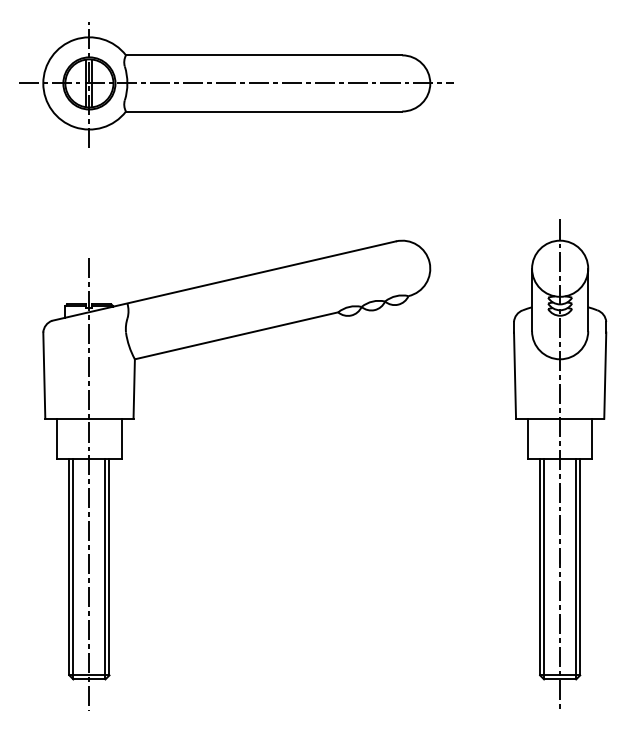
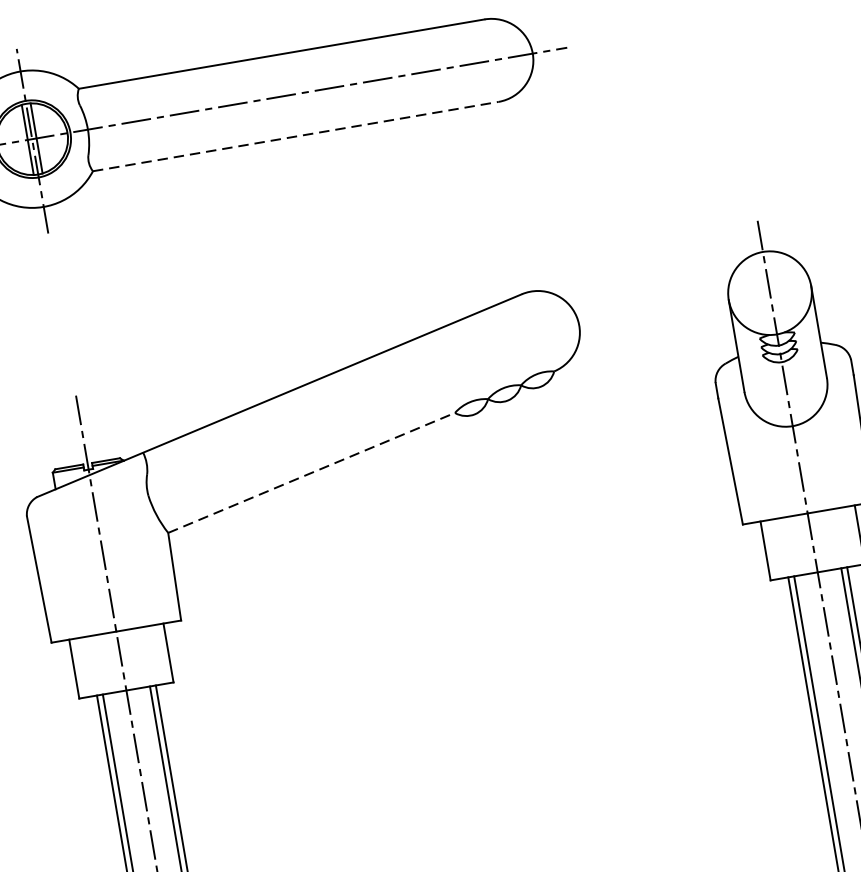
line: (264, 111) -> (296, 136), solid -> dashed
line: (237, 335) -> (312, 472), solid -> dashed

